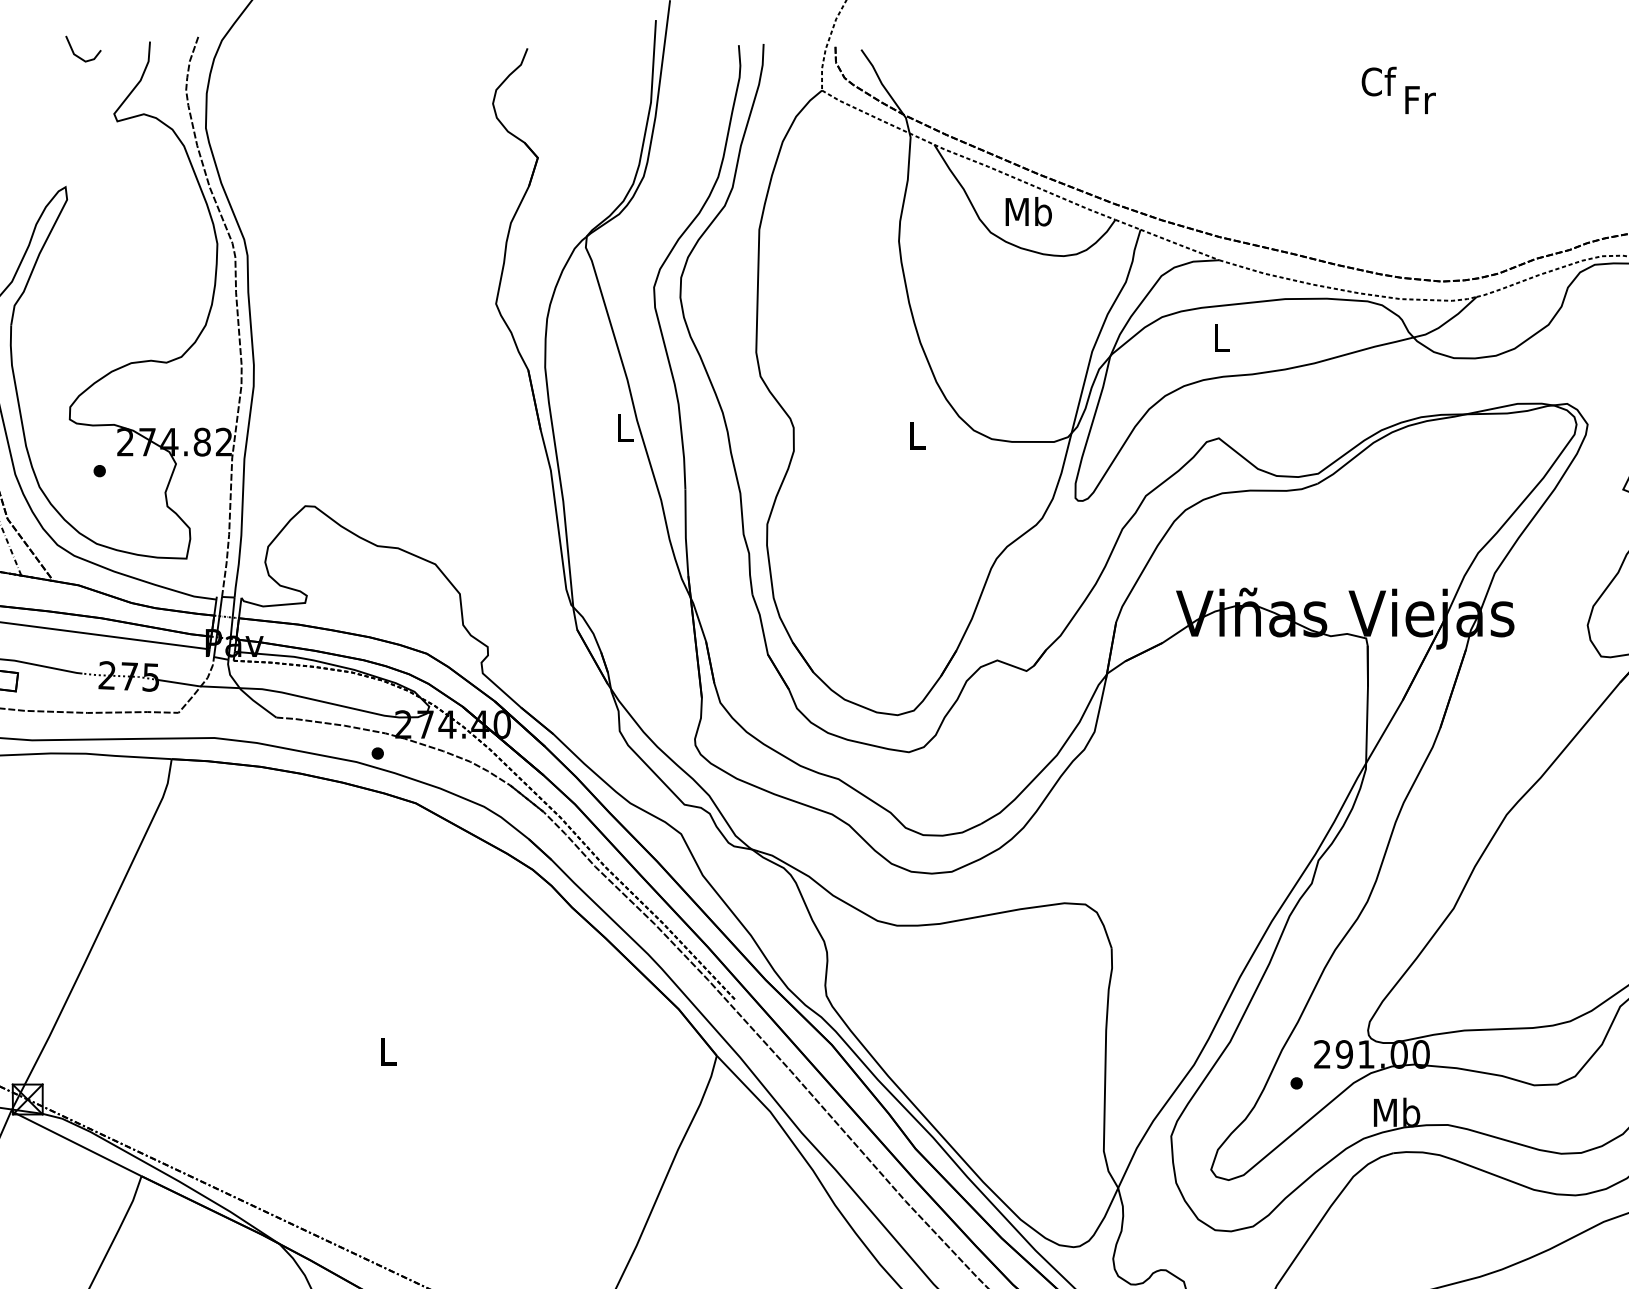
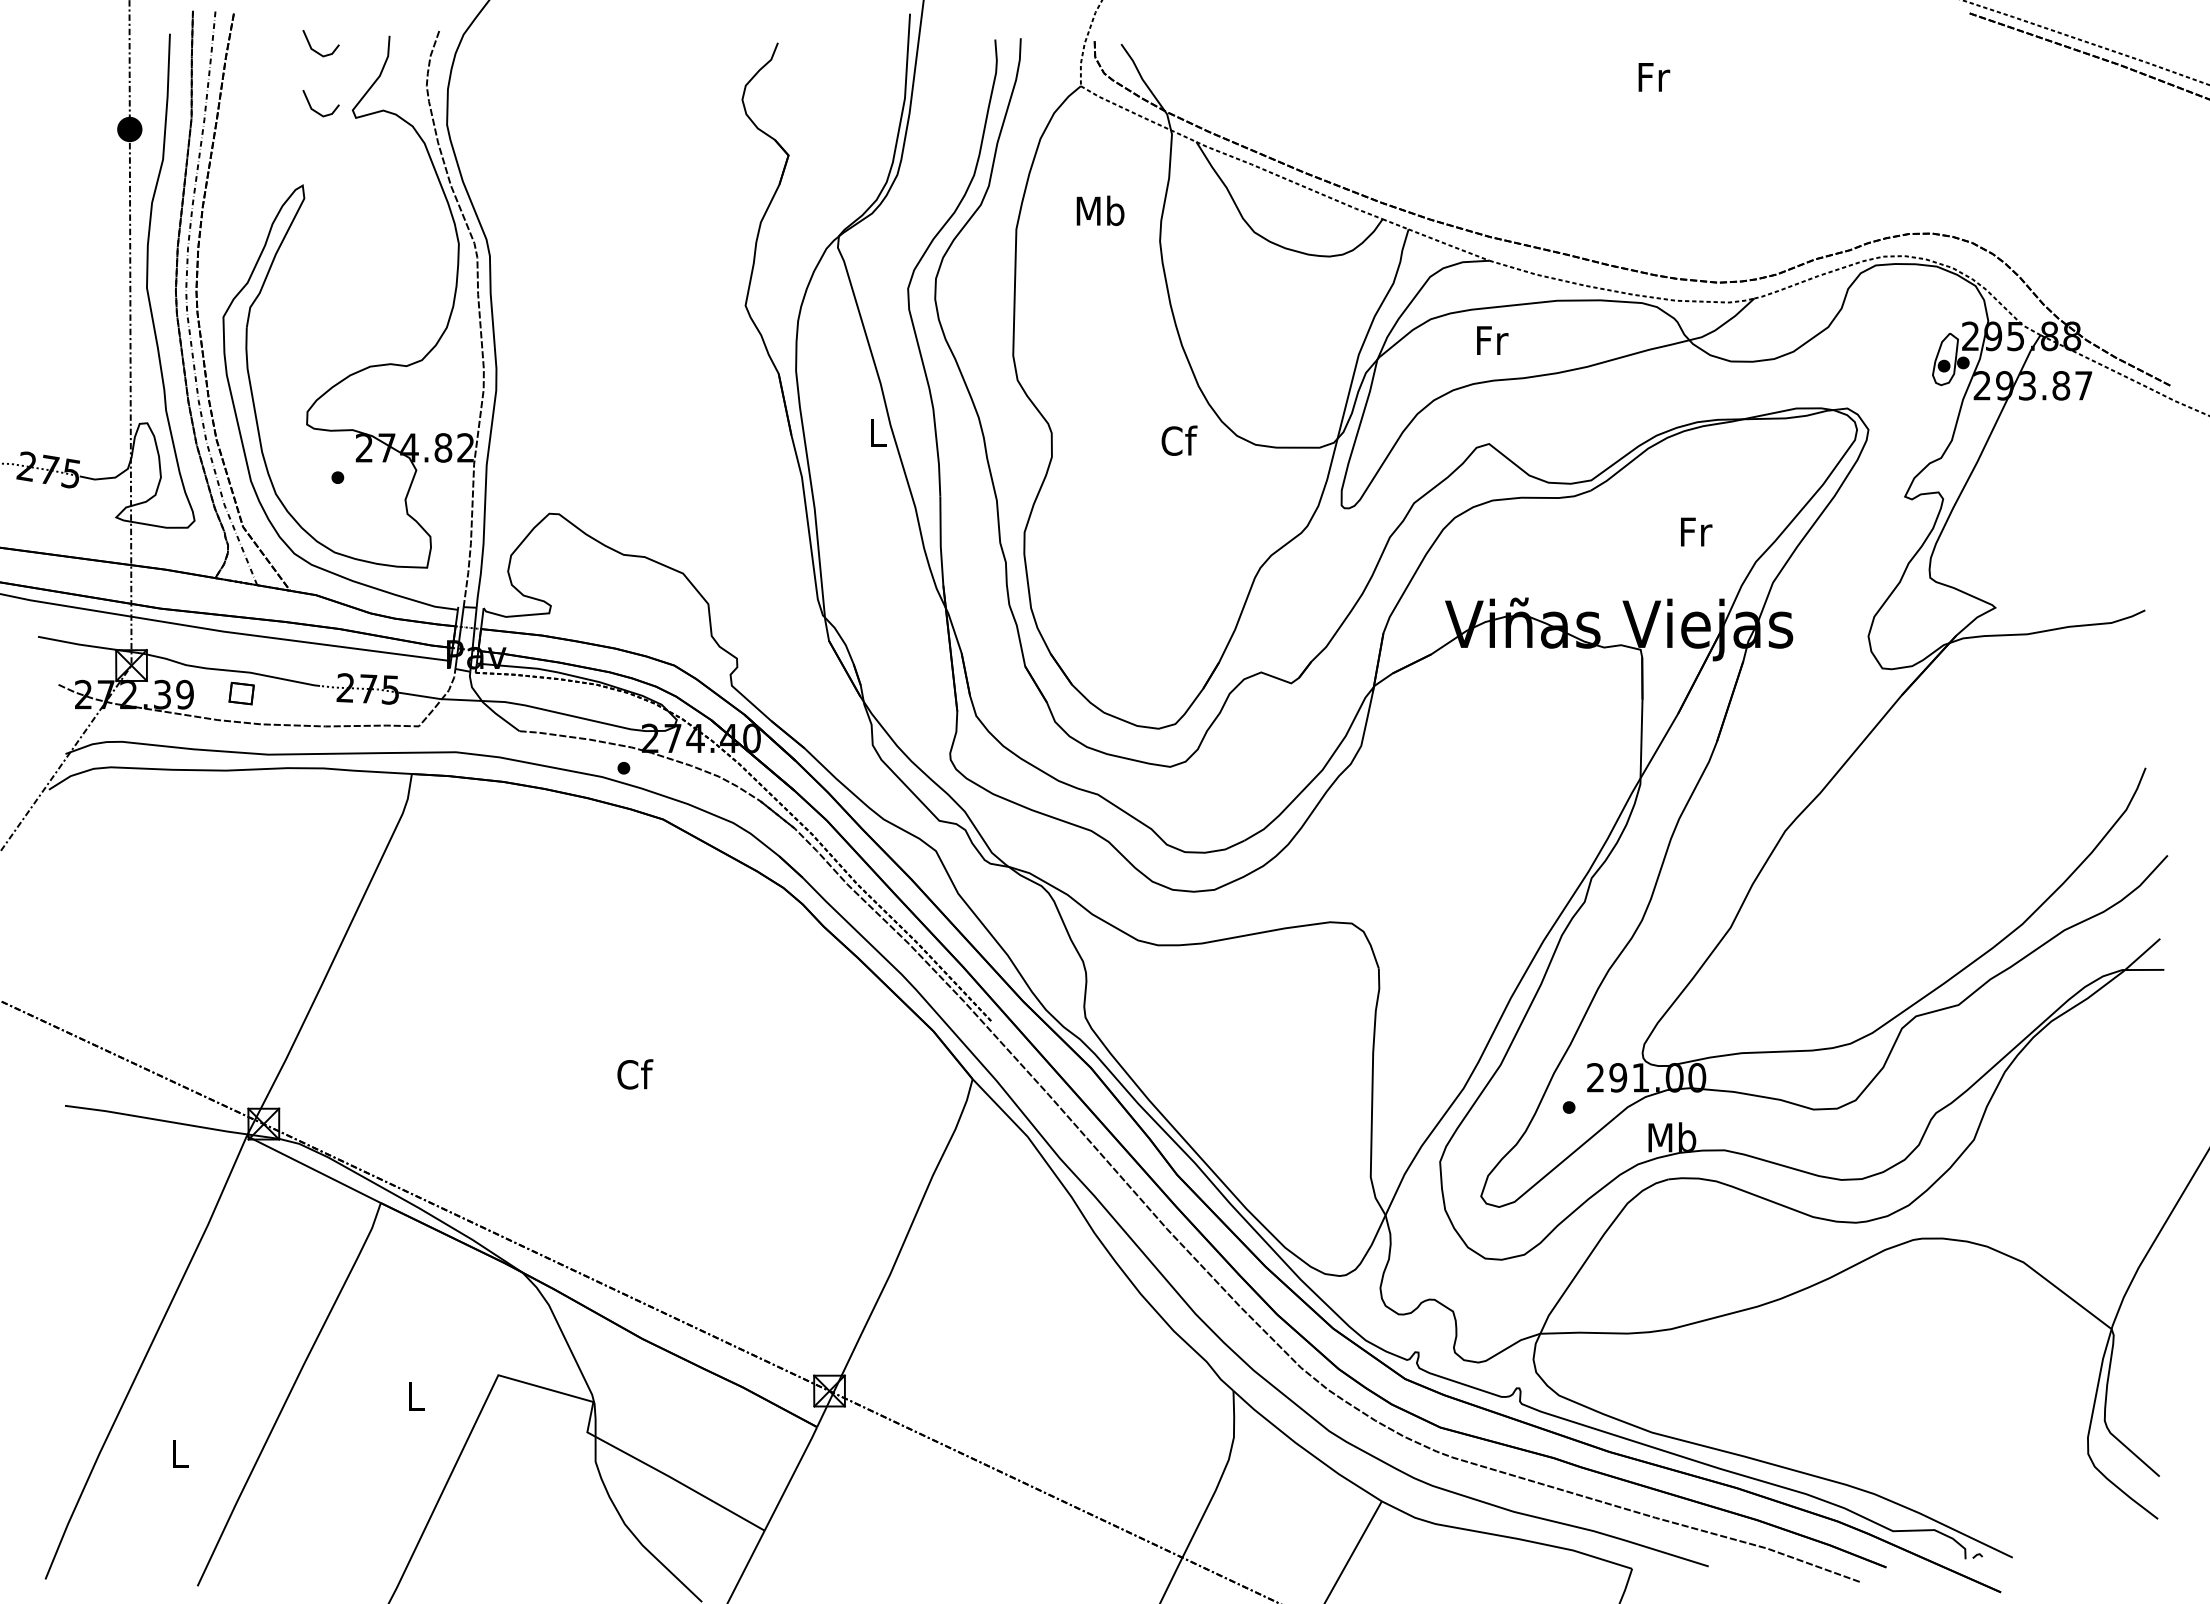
text: (1378, 81) -> (1653, 76), Cf -> Fr
text: (1420, 99) -> (1696, 531), moved
line: (77, 113) -> (314, 109), added
text: (1028, 211) -> (1100, 210), moved
text: (1222, 337) -> (1492, 340), L -> Fr
text: (917, 434) -> (1179, 440), L -> Cf
text: (389, 1051) -> (635, 1074), L -> Cf

